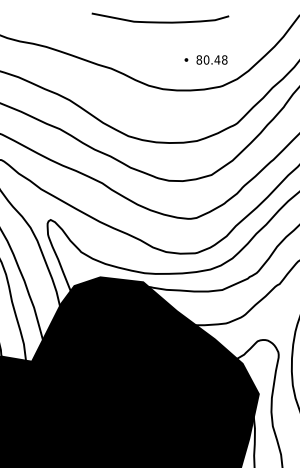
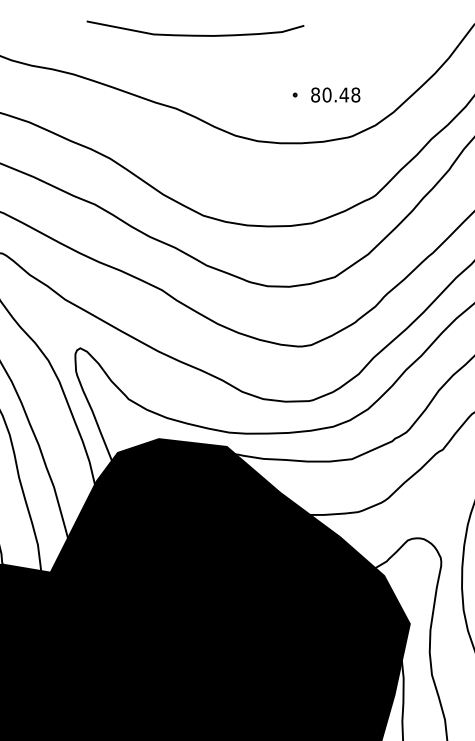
curve: (160, 21) -> (195, 34), moved

